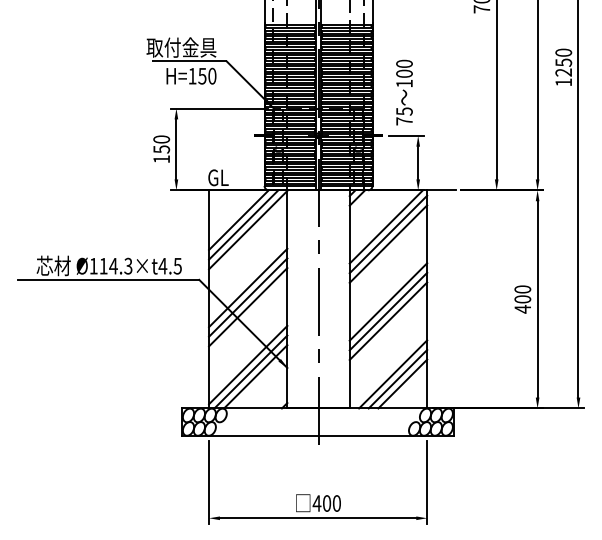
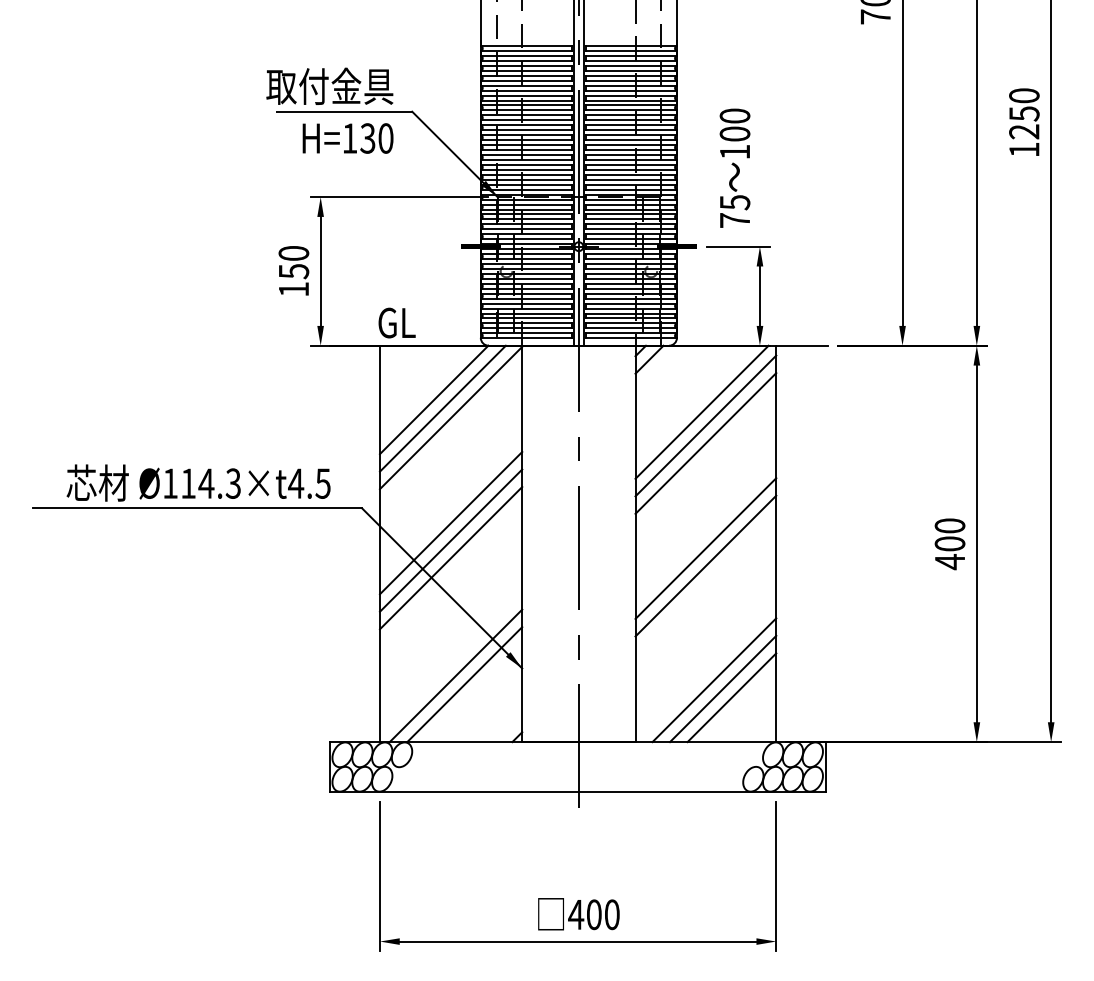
text: (202, 75) -> (368, 137), H=150 -> H=130
line: (388, 320) -> (705, 582), removed
line: (248, 364) -> (451, 662), removed

